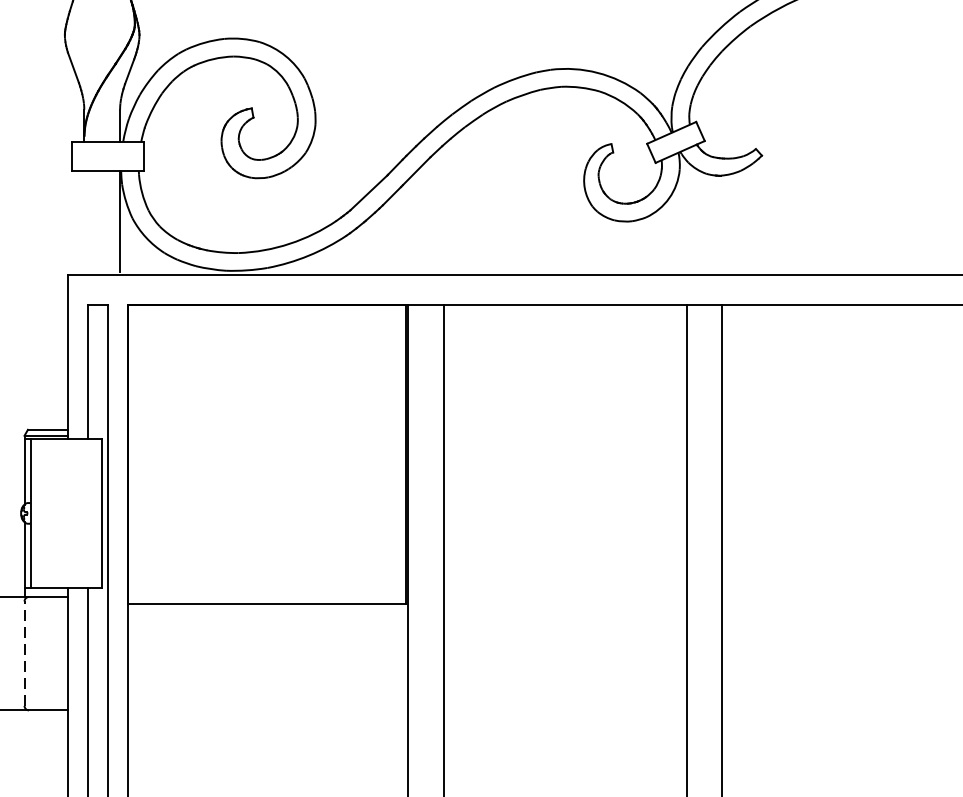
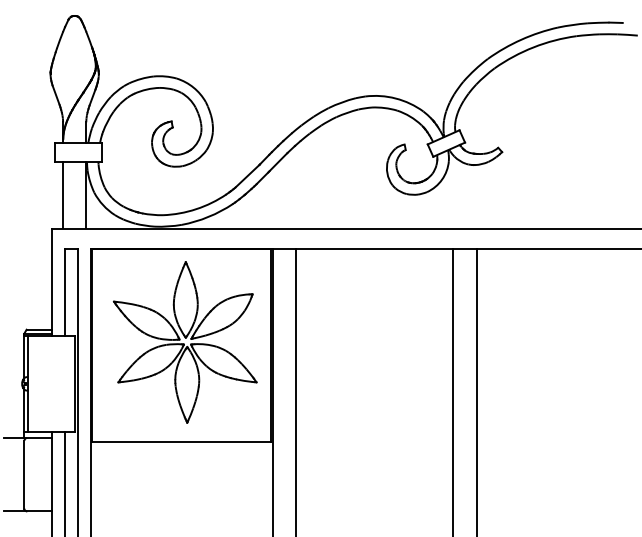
line: (84, 221) -> (63, 194), added
part: (273, 449) -> (185, 342), added
line: (24, 653) -> (24, 474), dashed -> solid

